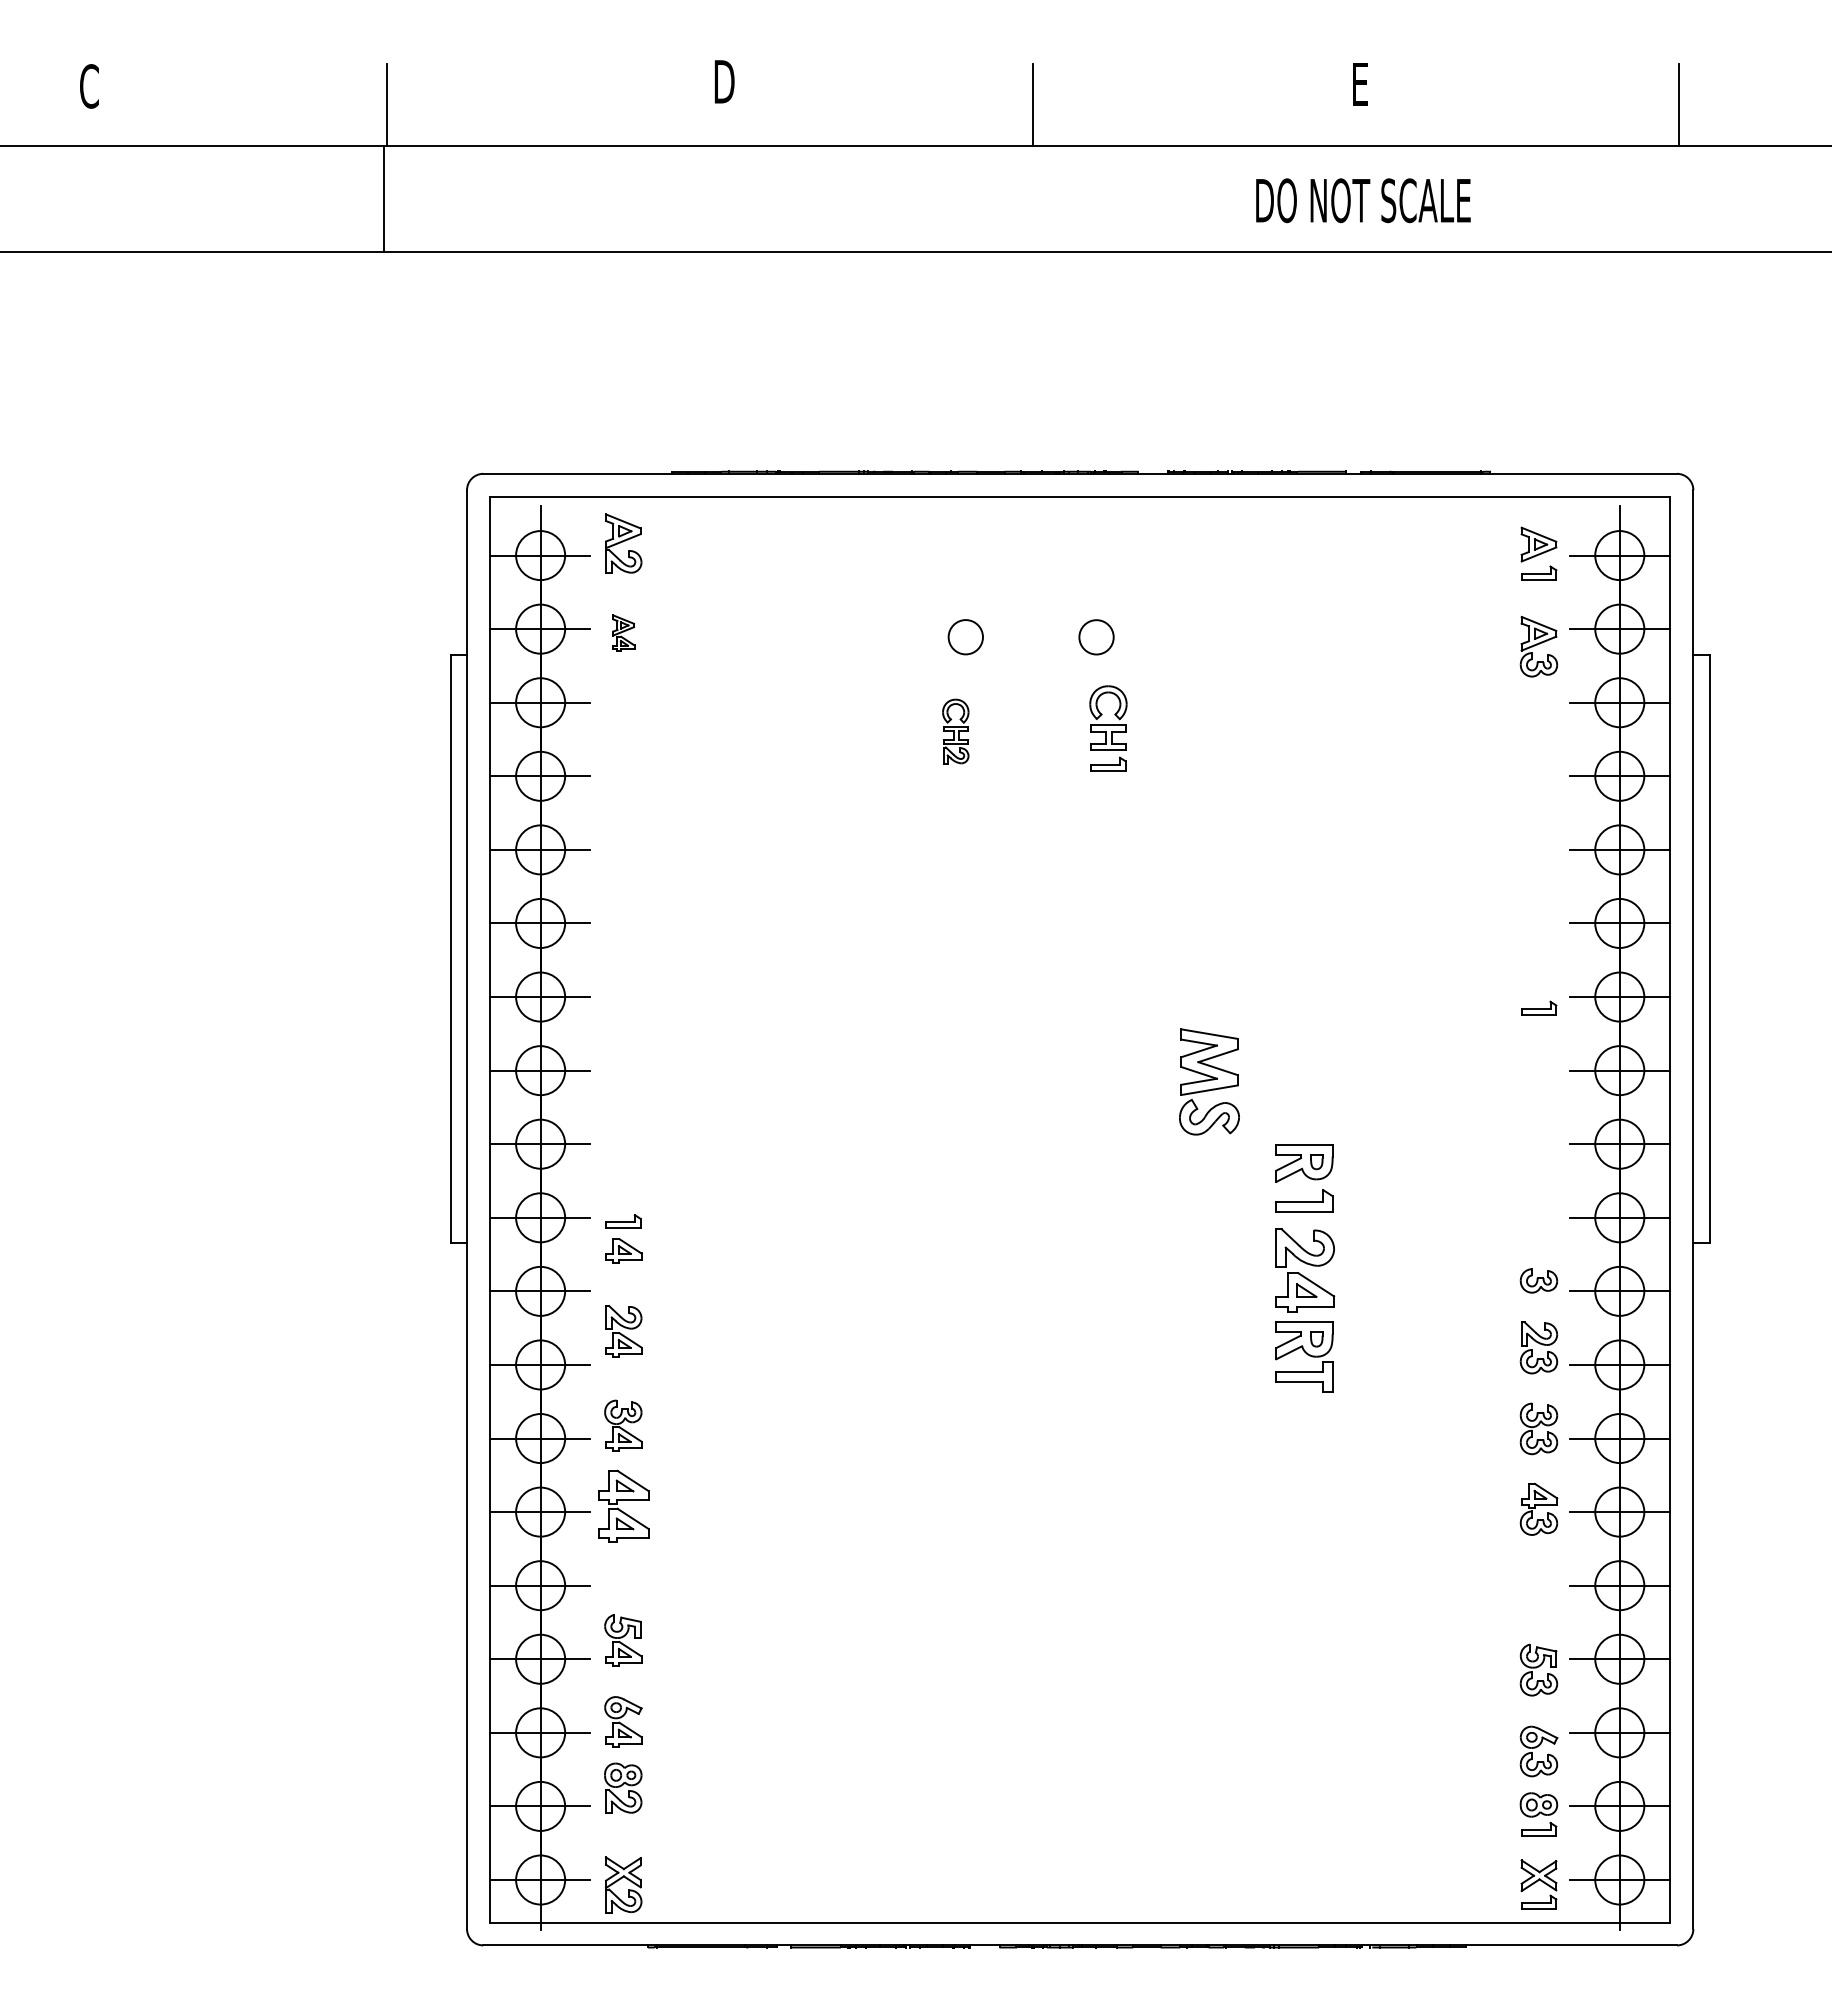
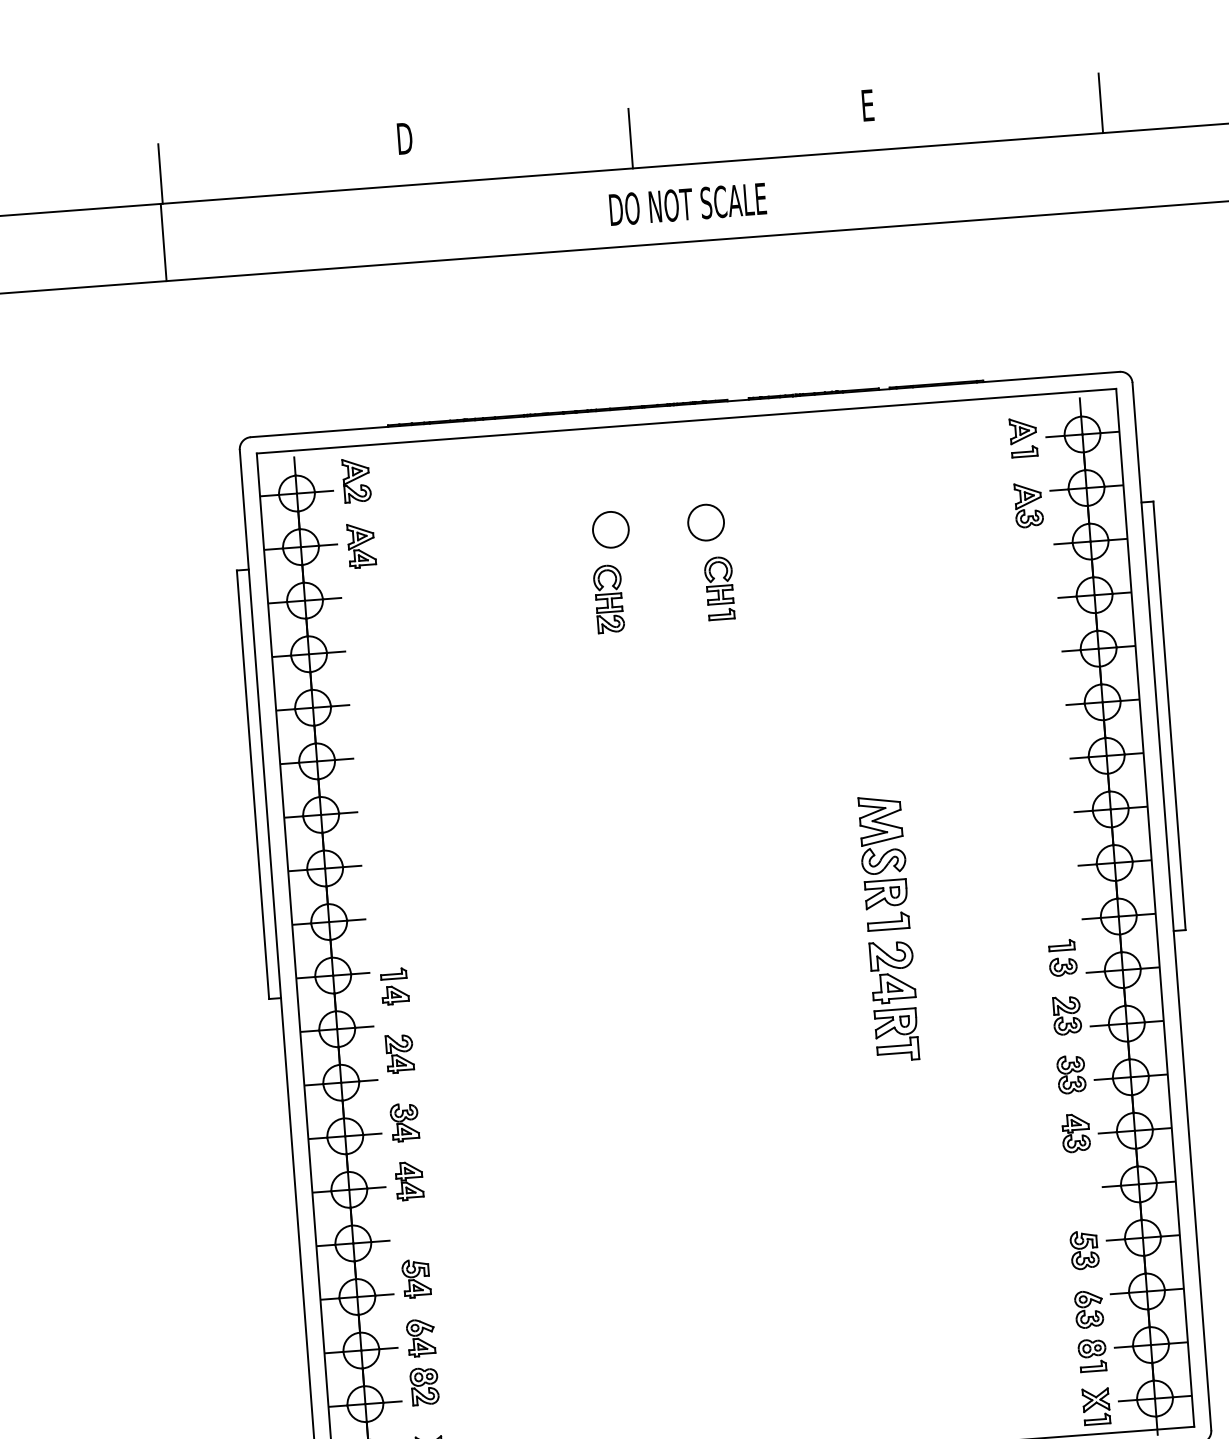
text: (1363, 200) -> (687, 204), moved
part: (623, 632) -> (361, 545), size x1.67
circle: (965, 636) -> (610, 529), size x1.43
circle: (1096, 636) -> (706, 522), size x1.43
part: (955, 731) -> (608, 598), size x1.43
part: (1539, 1007) -> (1062, 944), moved
part: (1209, 1081) -> (881, 834), moved
part: (623, 1505) -> (409, 1180), size x0.71

